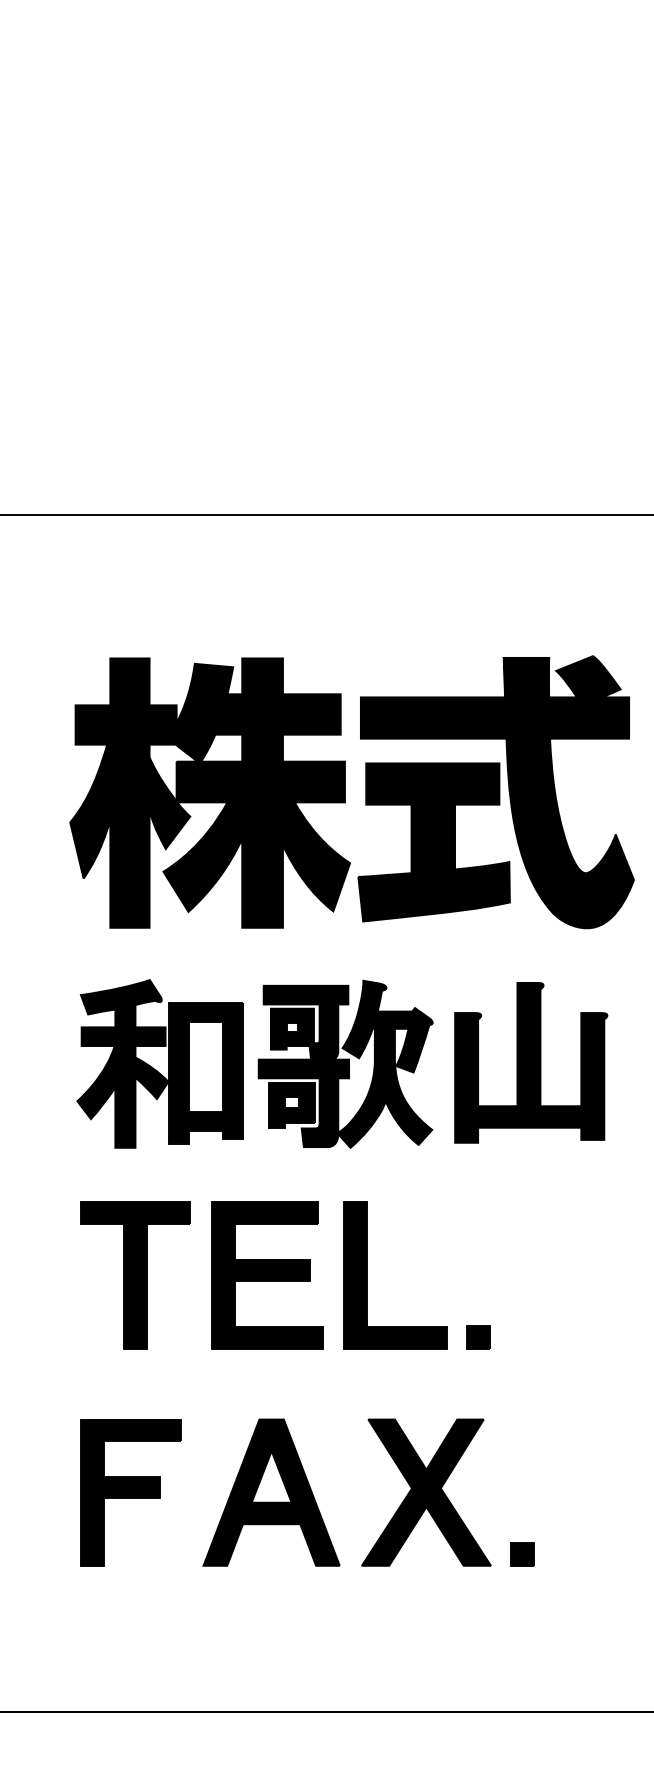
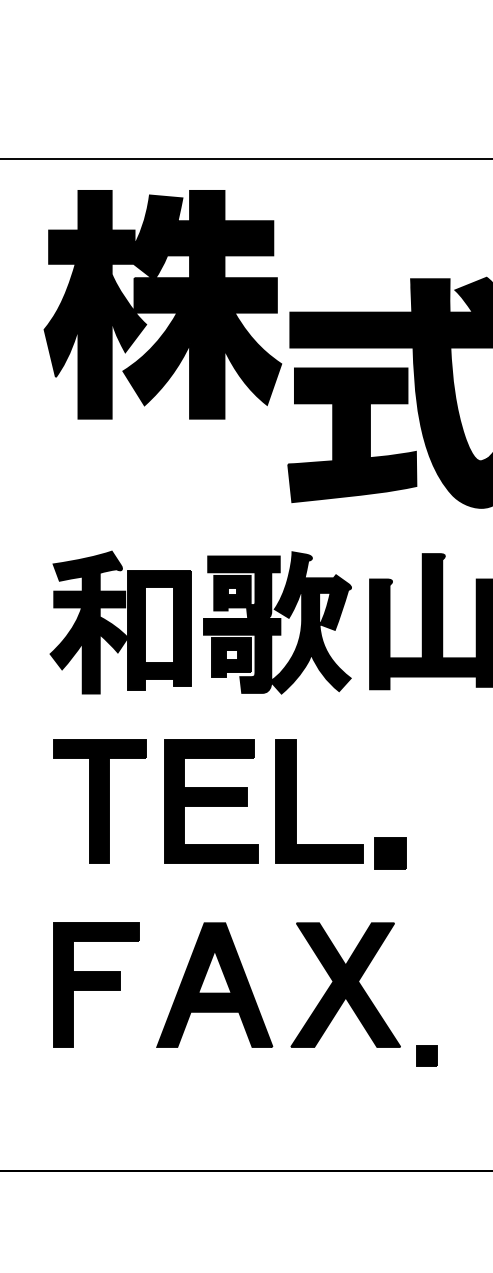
part: (209, 792) -> (162, 304), moved
part: (478, 1337) -> (389, 853), size x1.6
part: (522, 1554) -> (427, 1056), moved

